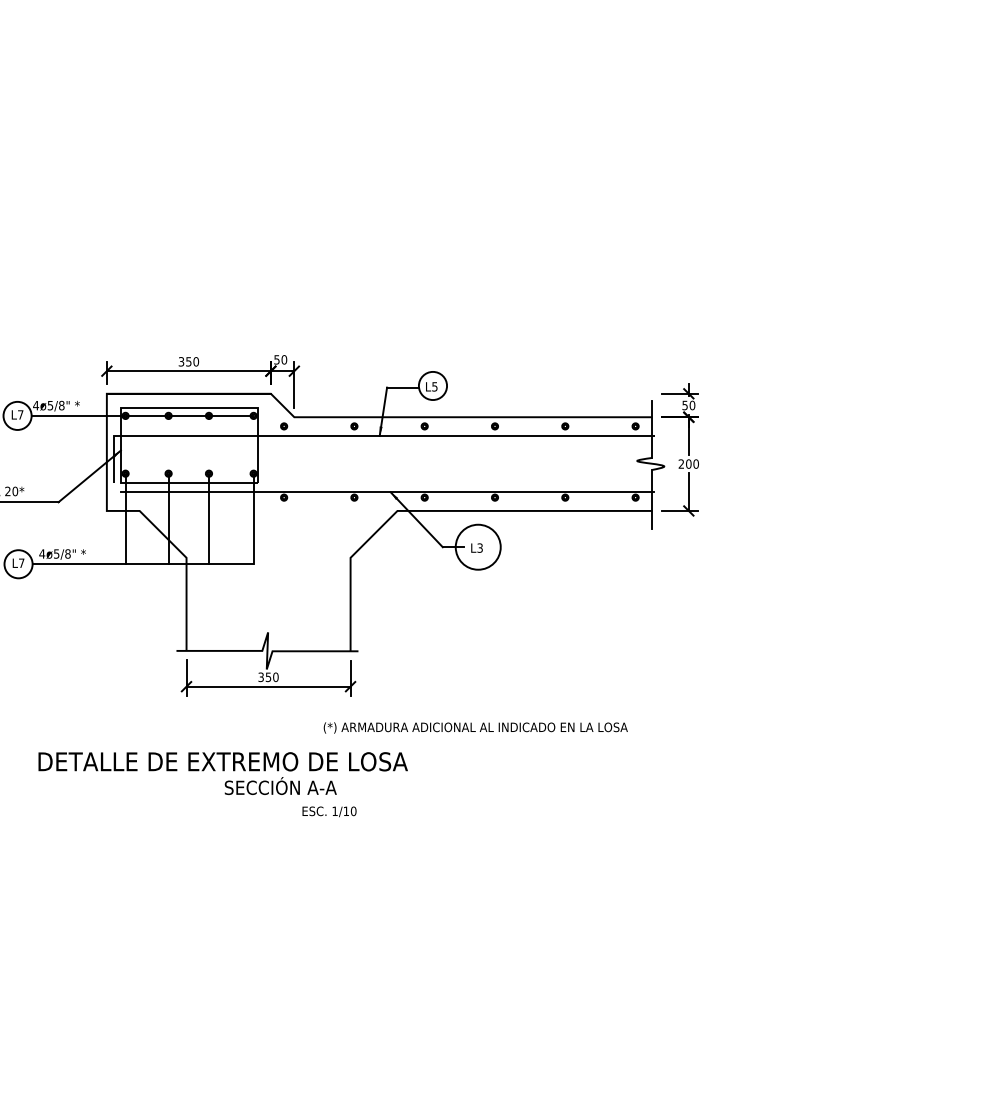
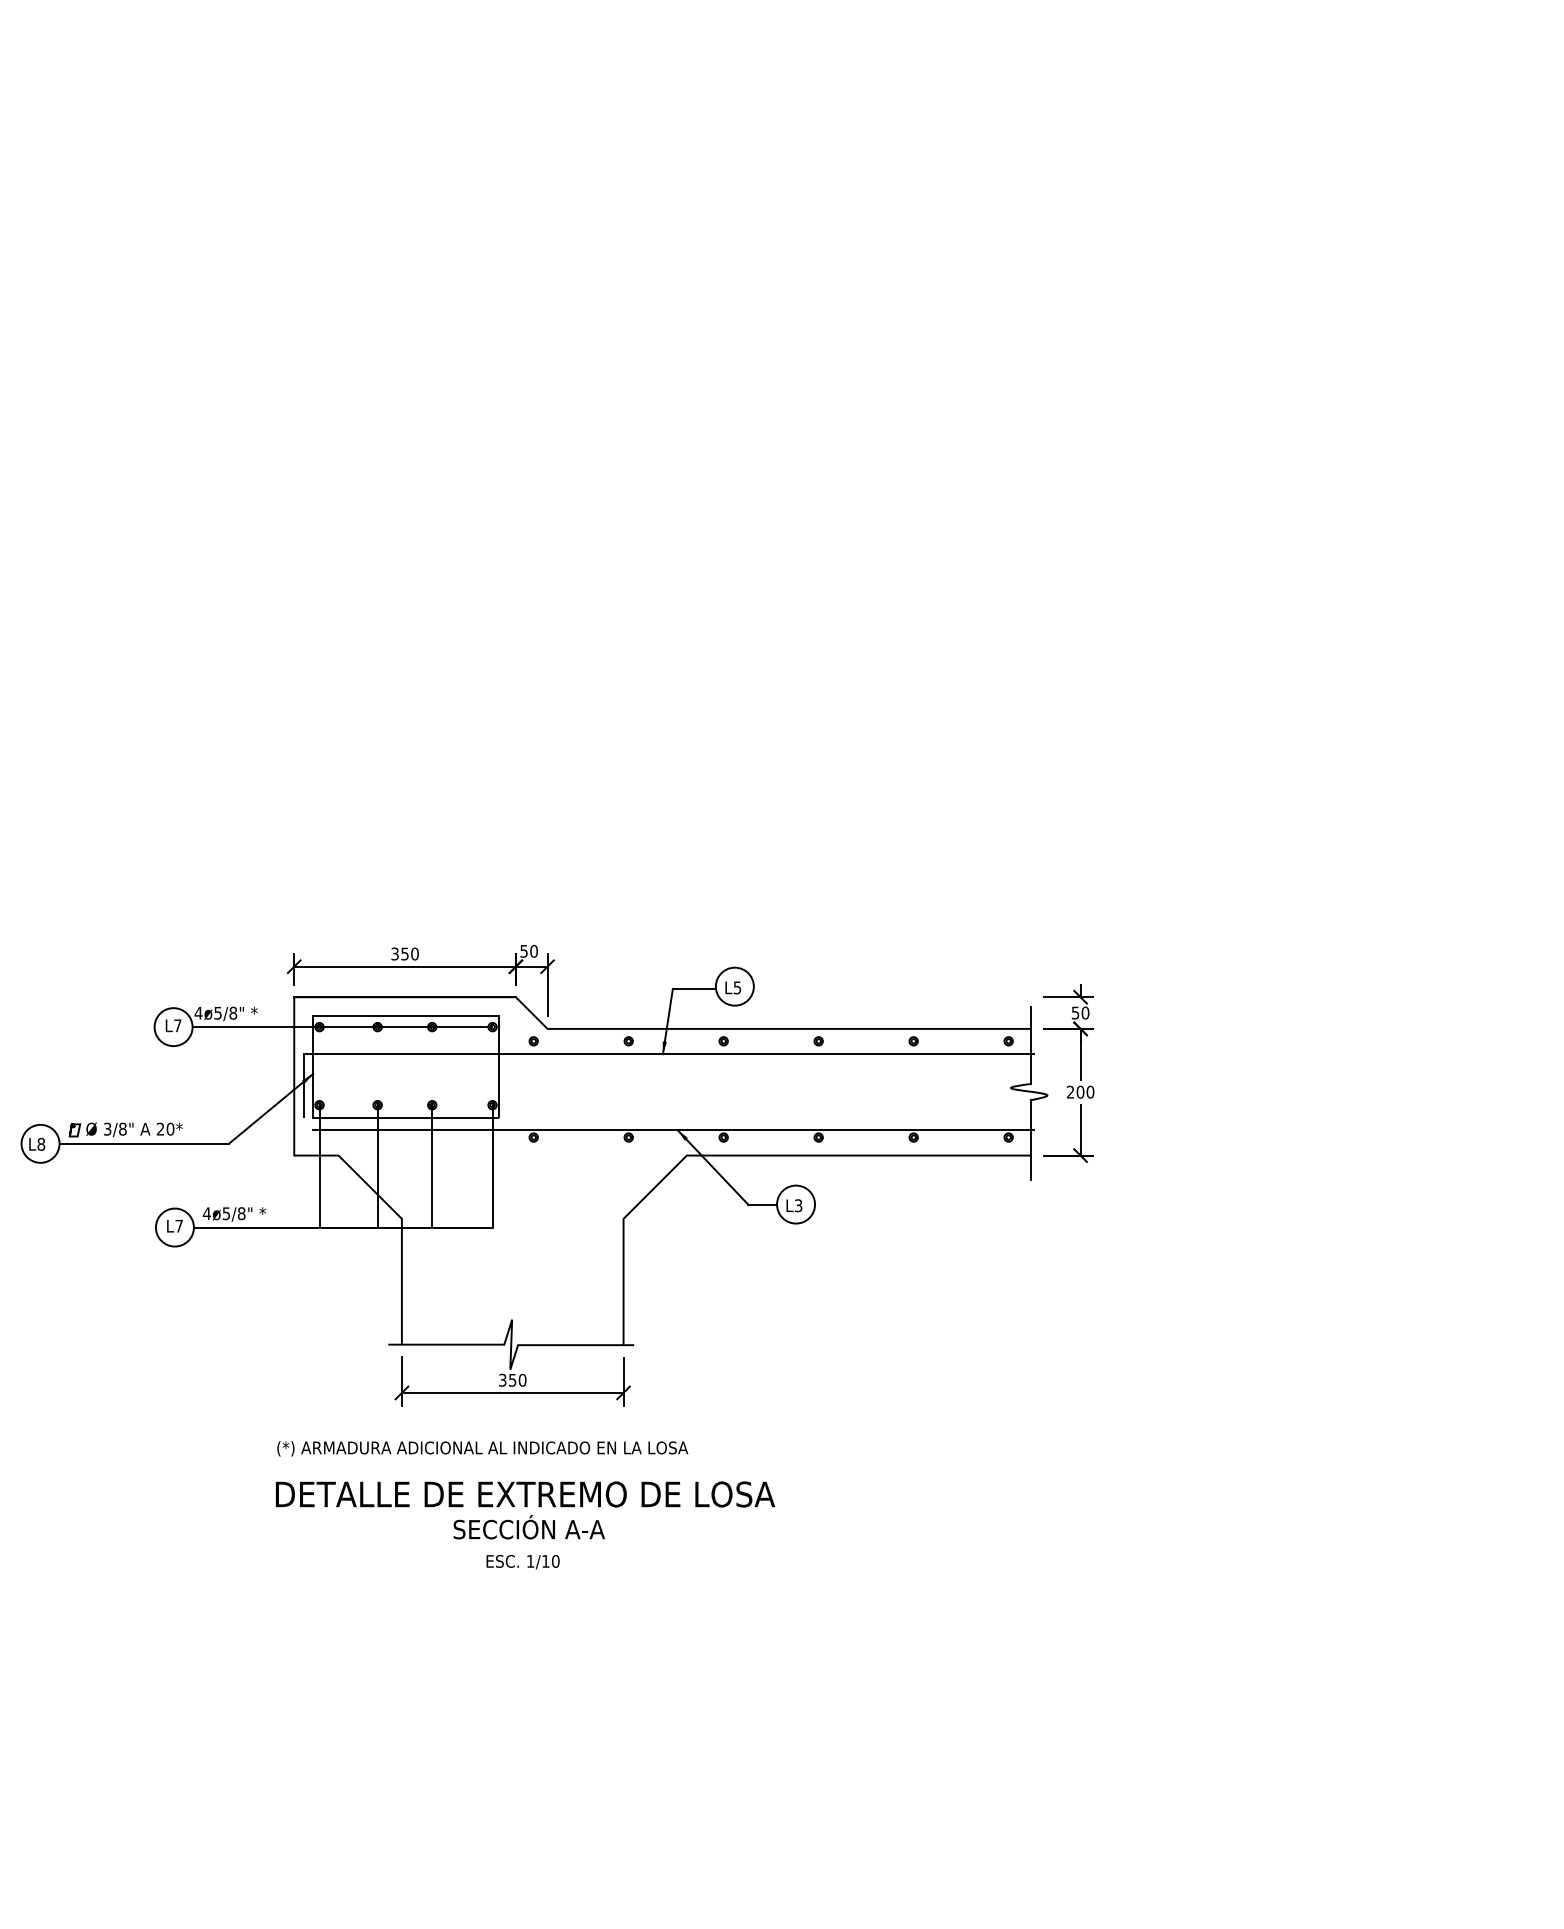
circle: (478, 547) -> (796, 1204), size x0.62
text: (475, 727) -> (482, 1448), moved
text: (223, 761) -> (525, 1494), moved
text: (329, 812) -> (522, 1562), moved

